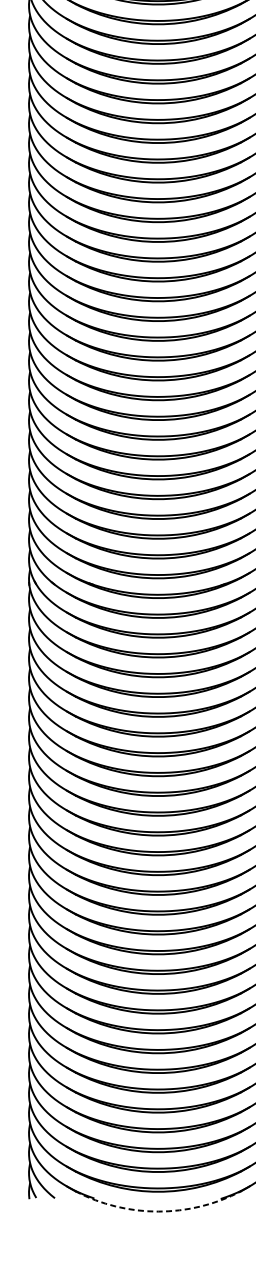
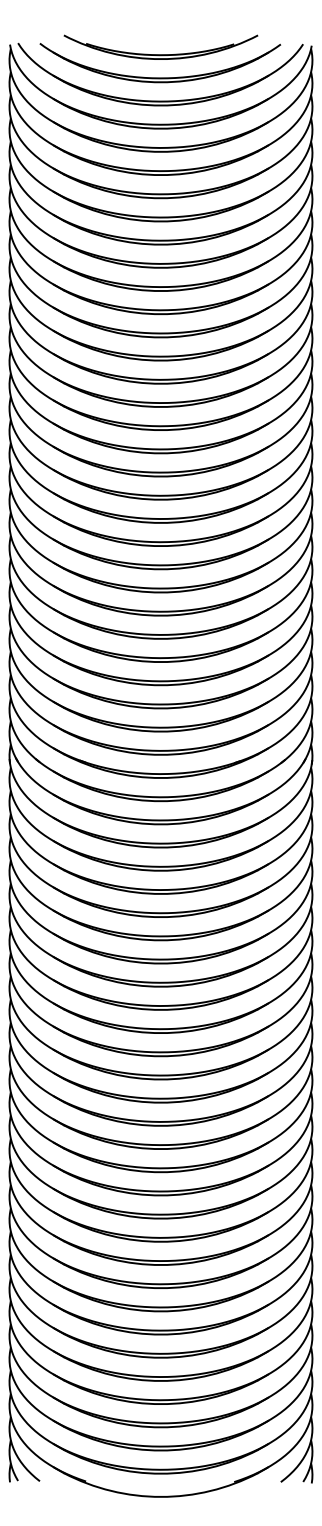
arc: (157, 1211) -> (160, 1496), dashed -> solid

